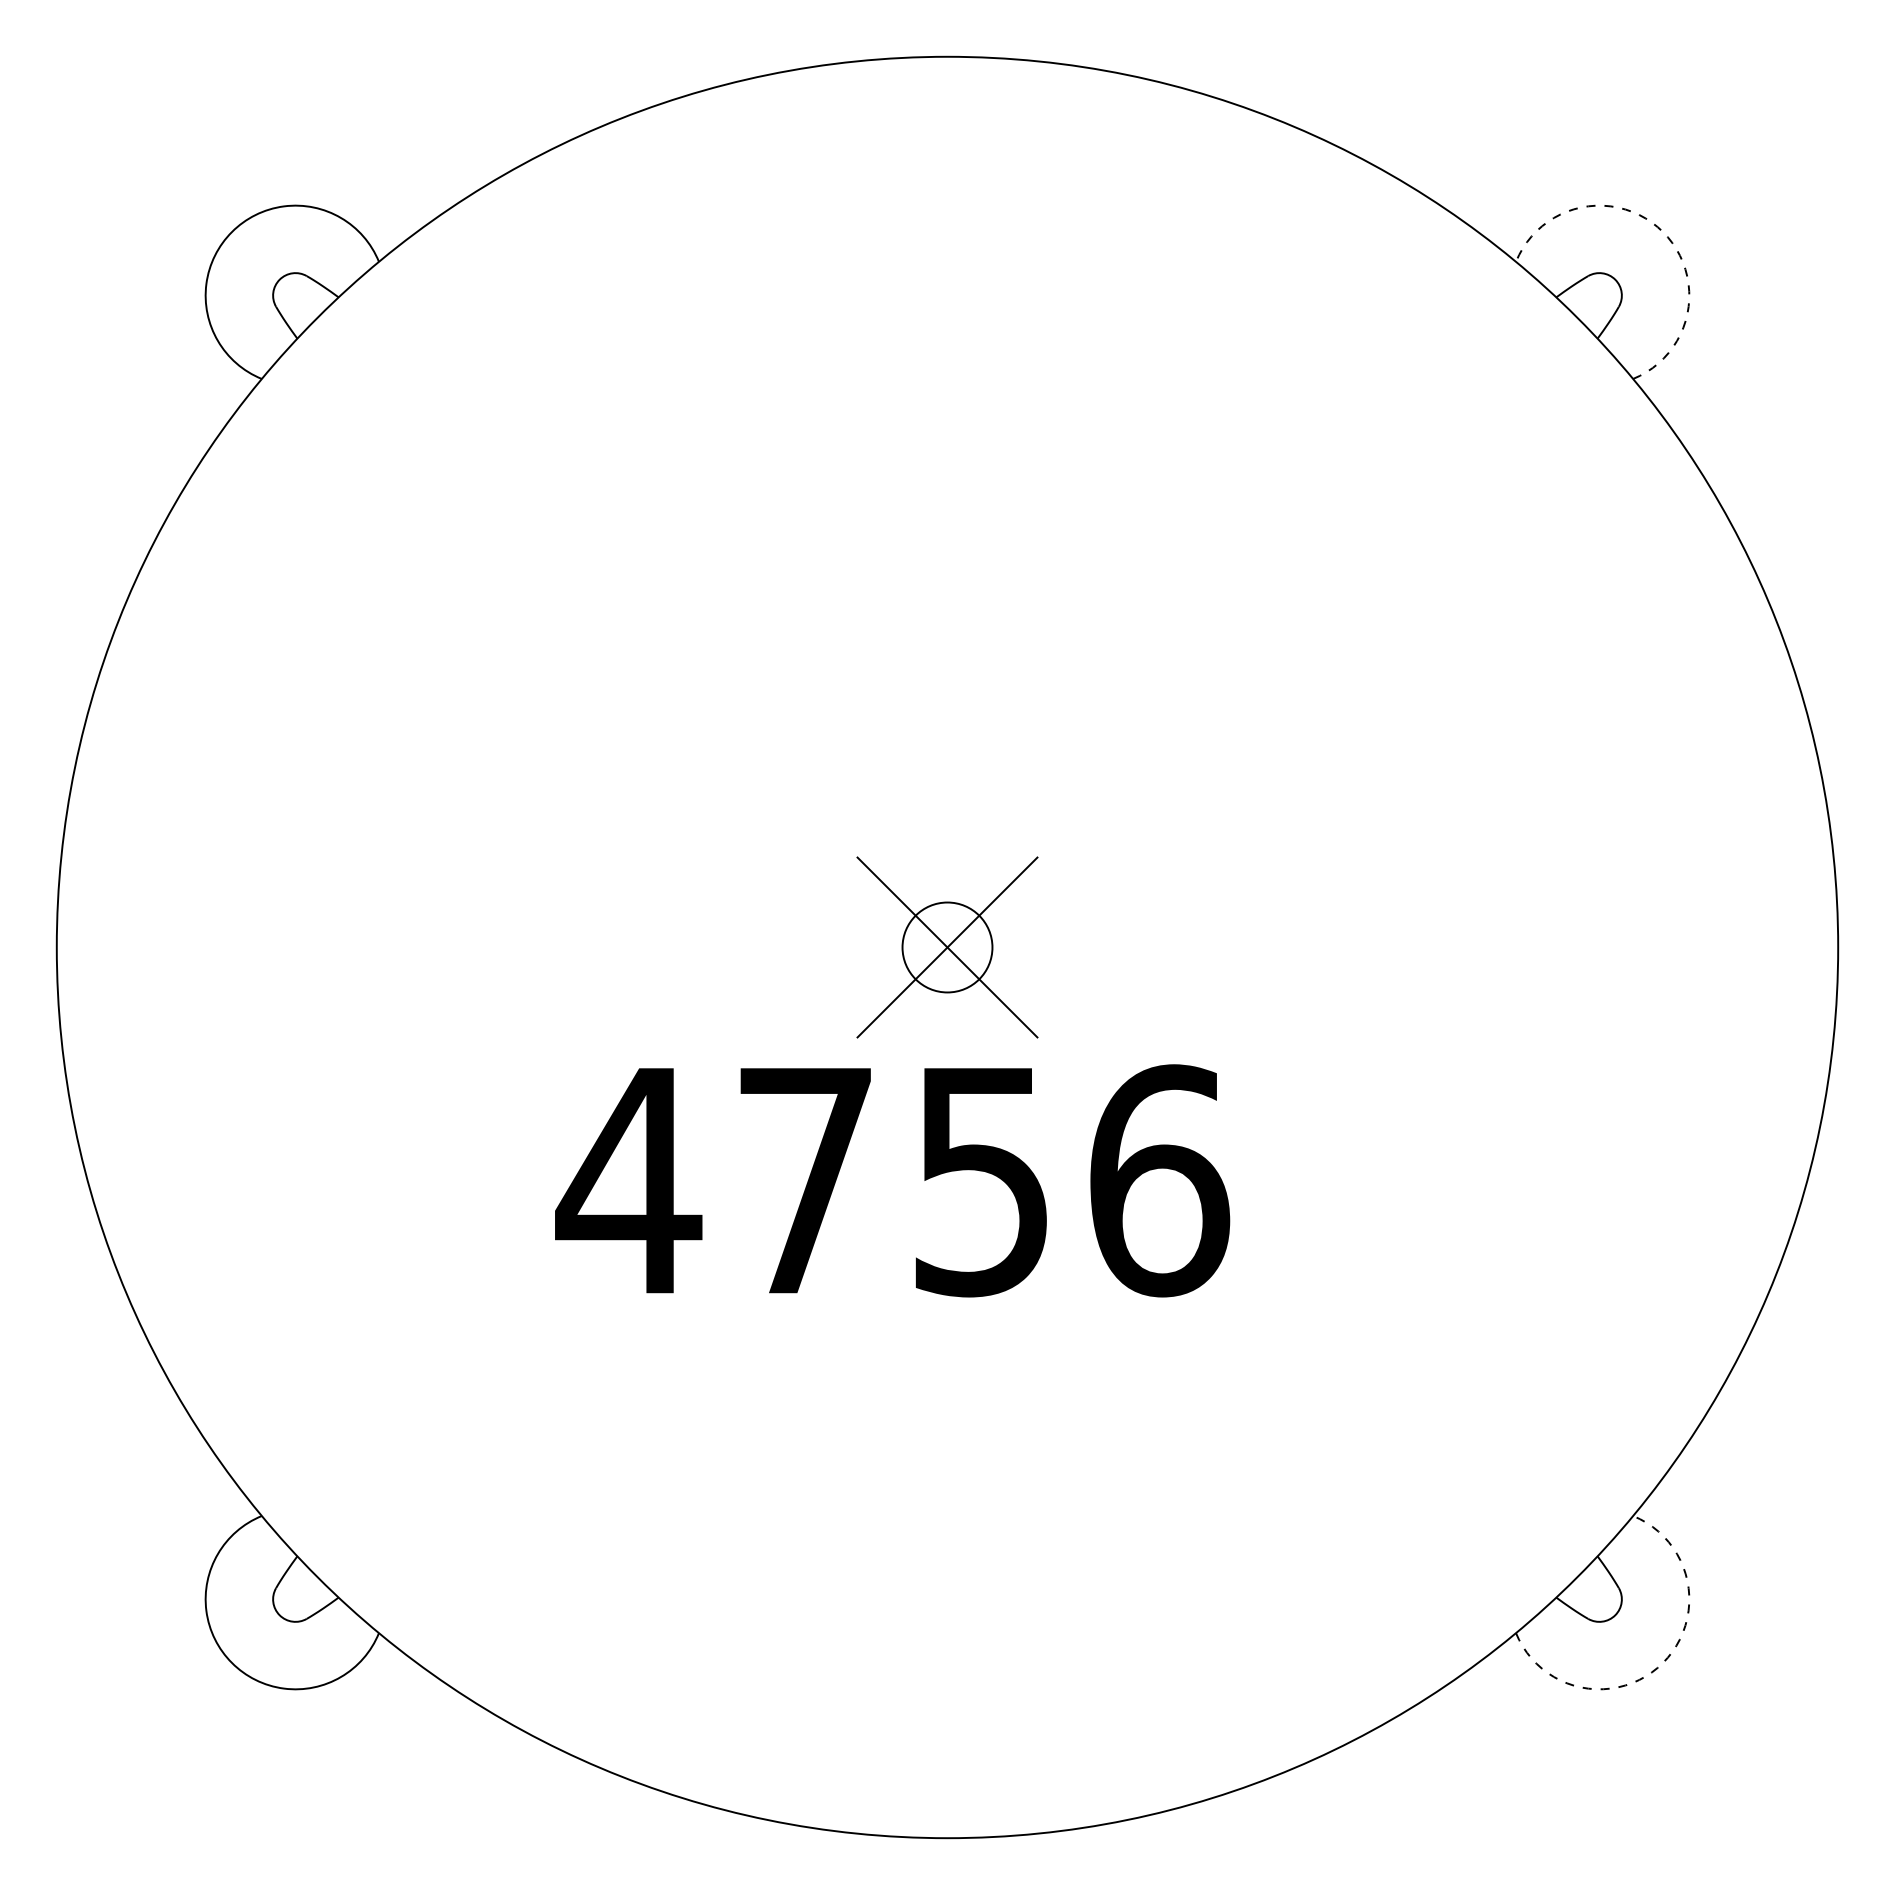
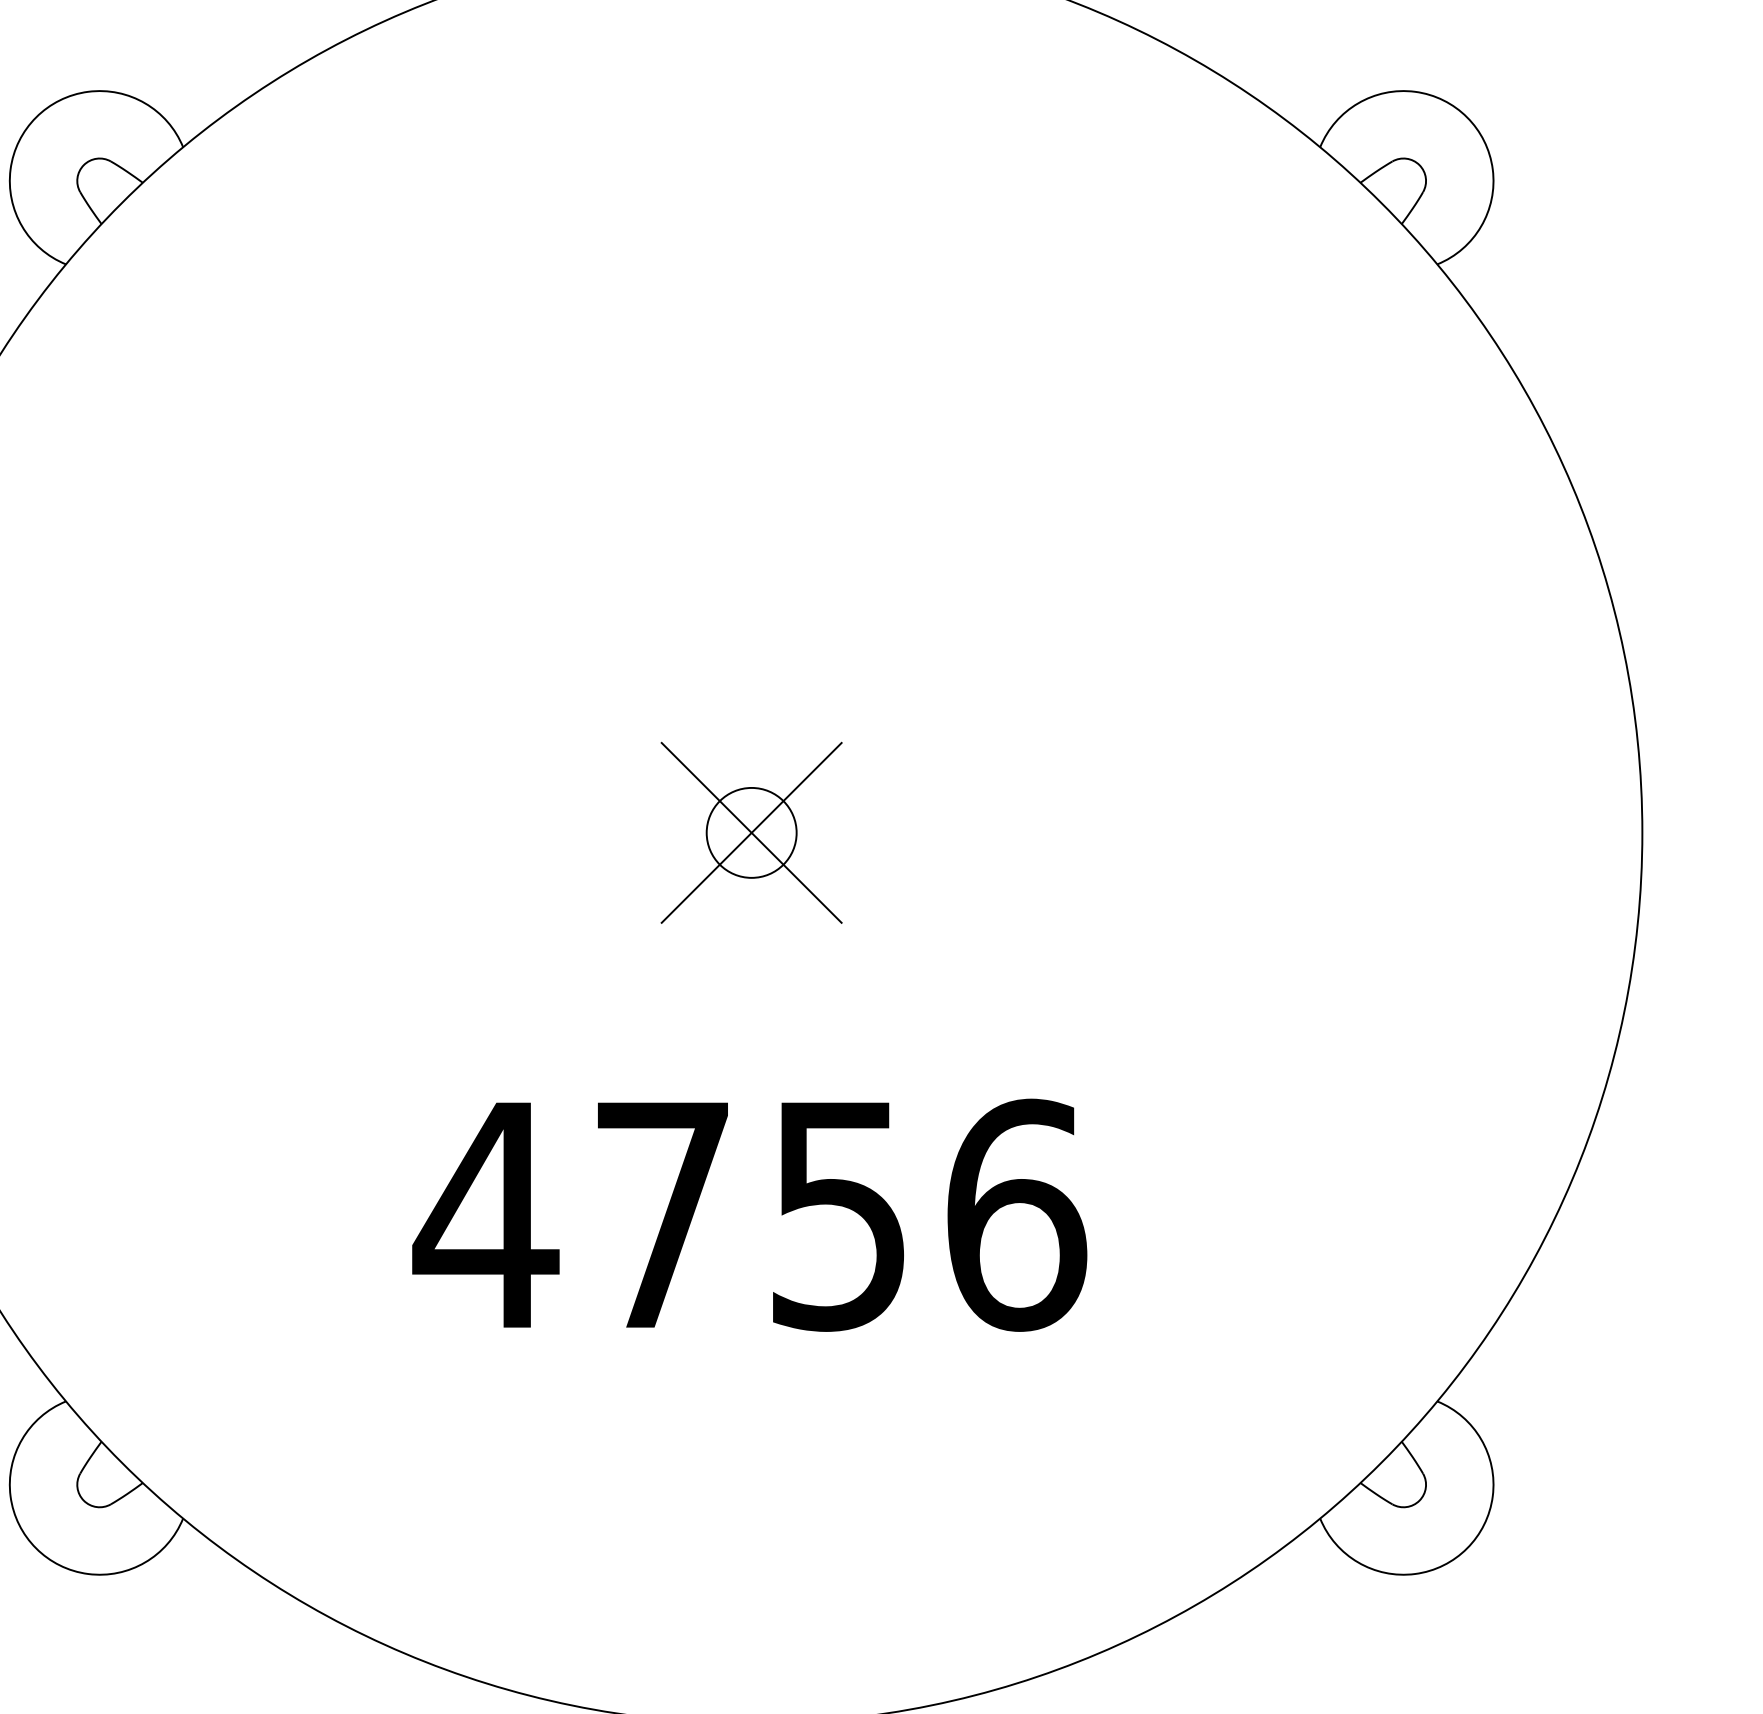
arc: (1662, 232) -> (1466, 117), dashed -> solid
text: (892, 1180) -> (749, 1214), moved
arc: (1662, 1662) -> (1466, 1547), dashed -> solid

